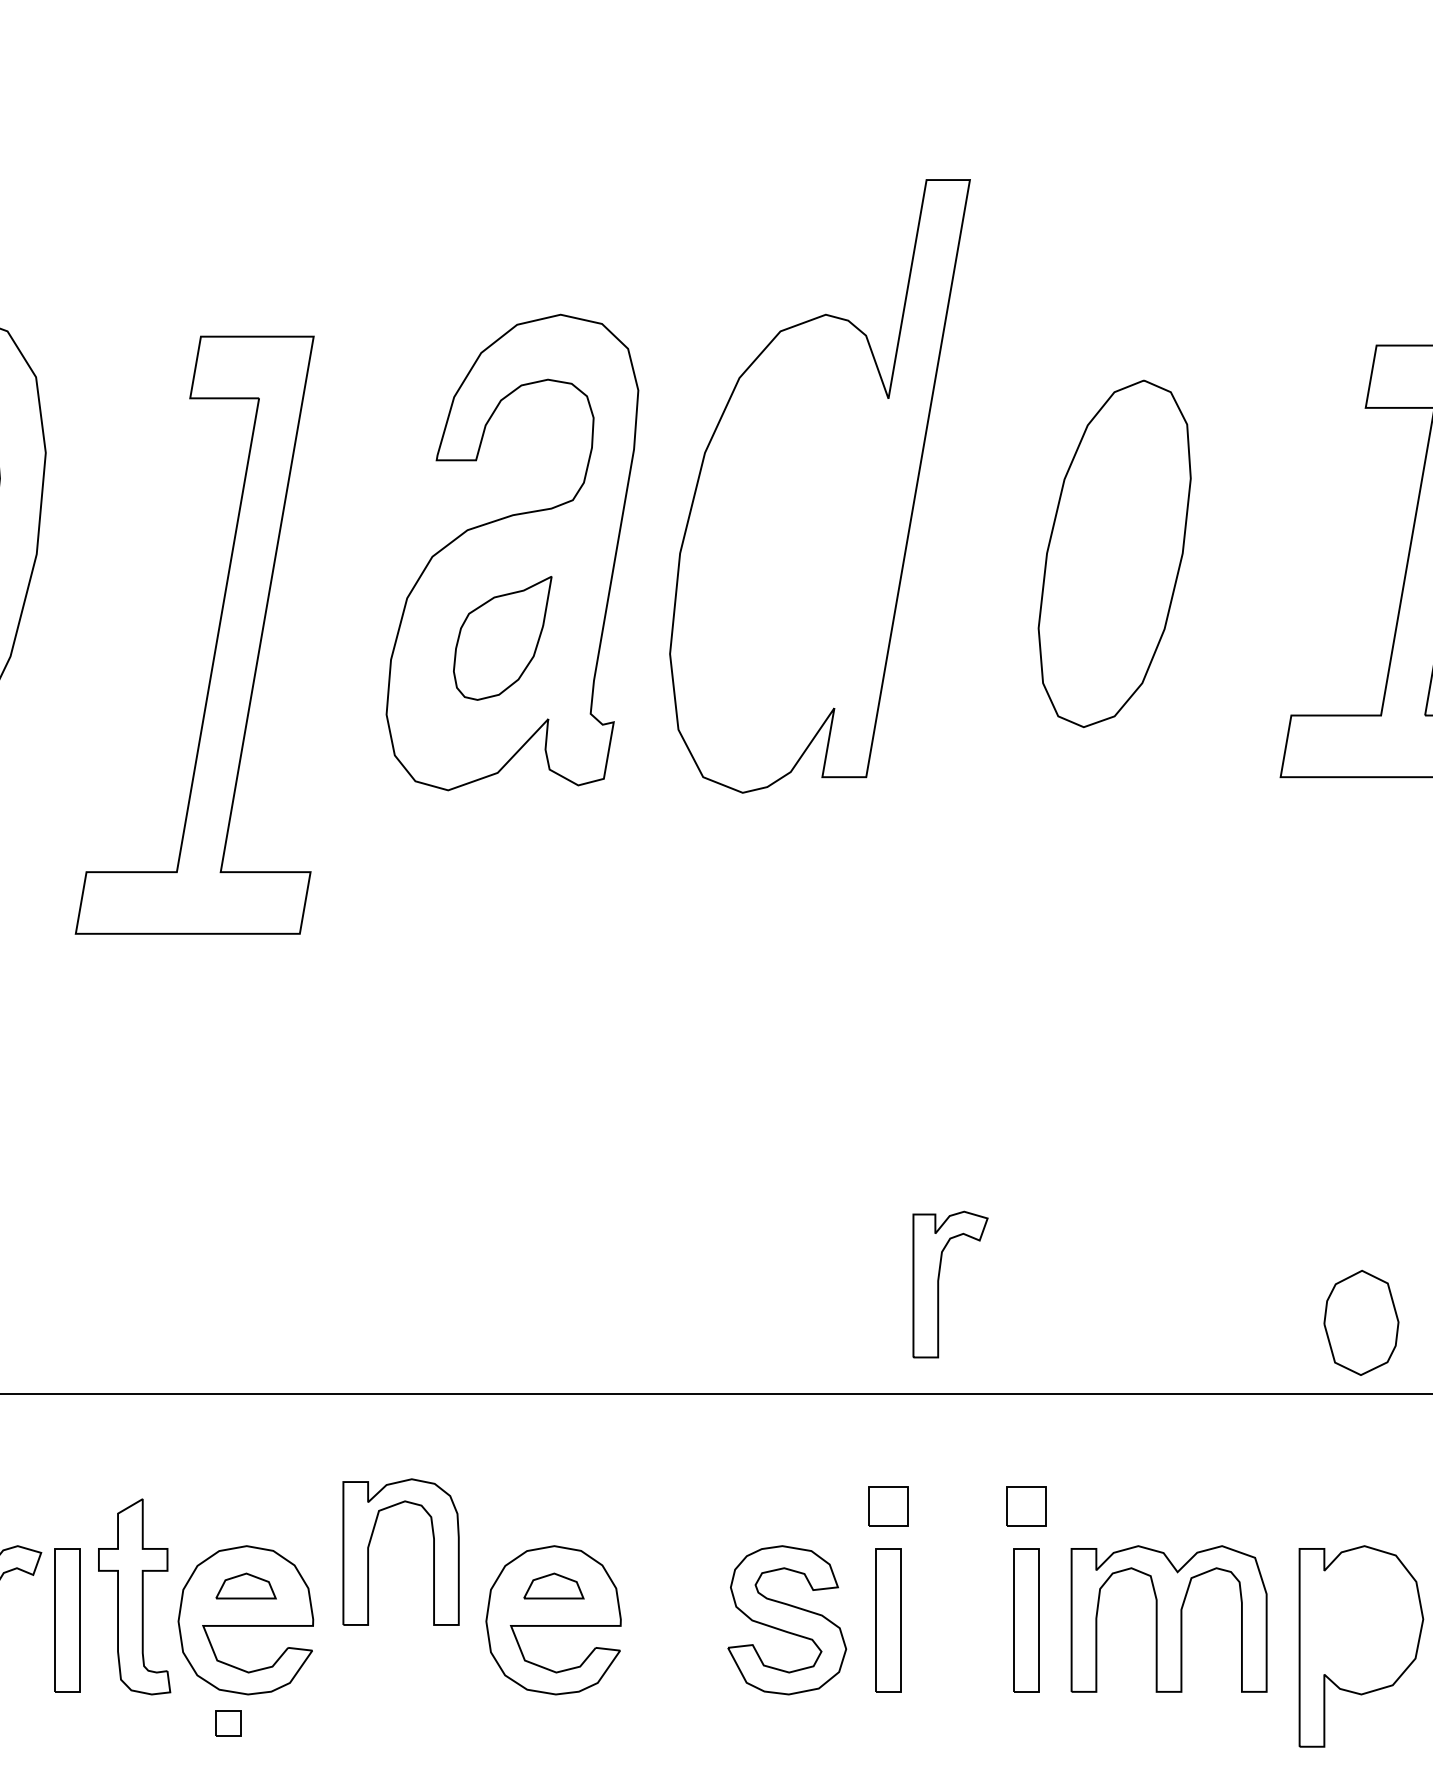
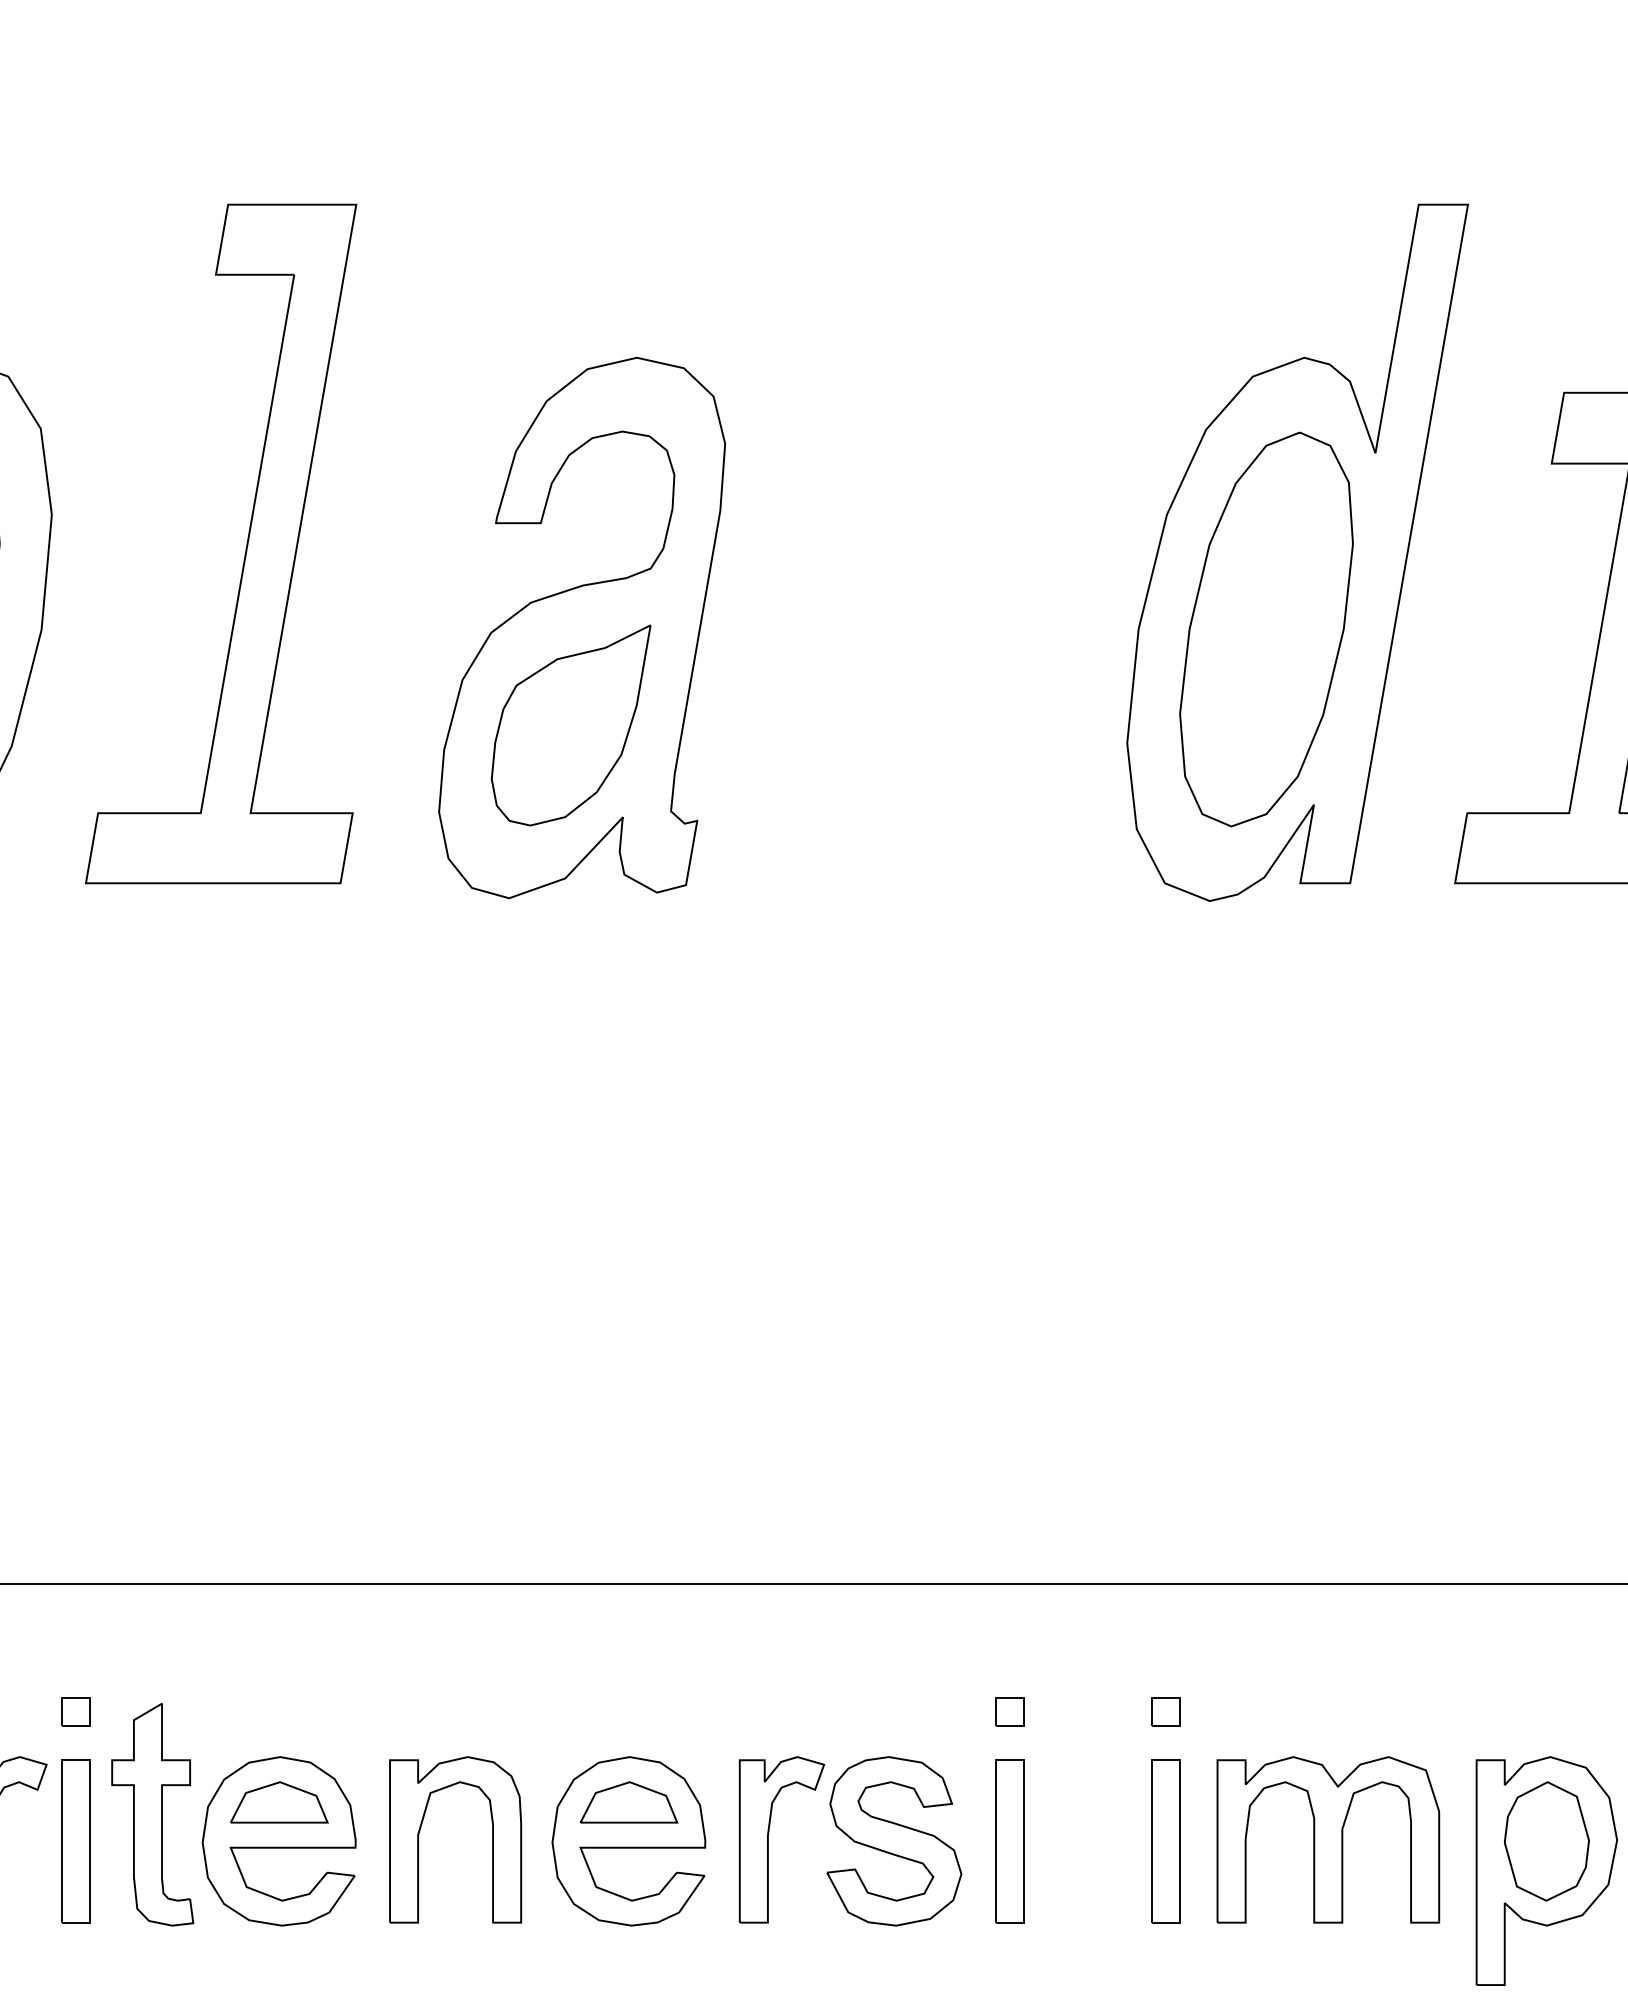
part: (819, 486) -> (1297, 552), moved
part: (502, 638) -> (570, 725), size x1.43
part: (216, 639) -> (245, 548), moved
part: (938, 1284) -> (768, 1839), moved
part: (1361, 1322) -> (1546, 1841), moved
part: (888, 1506) -> (1009, 1711), size x0.62
part: (1025, 1506) -> (1165, 1711), size x0.62
part: (370, 1544) -> (420, 1831), moved
part: (246, 1586) -> (279, 1802), size x1.43
part: (554, 1586) -> (629, 1802), size x1.43
part: (227, 1723) -> (75, 1711), moved

